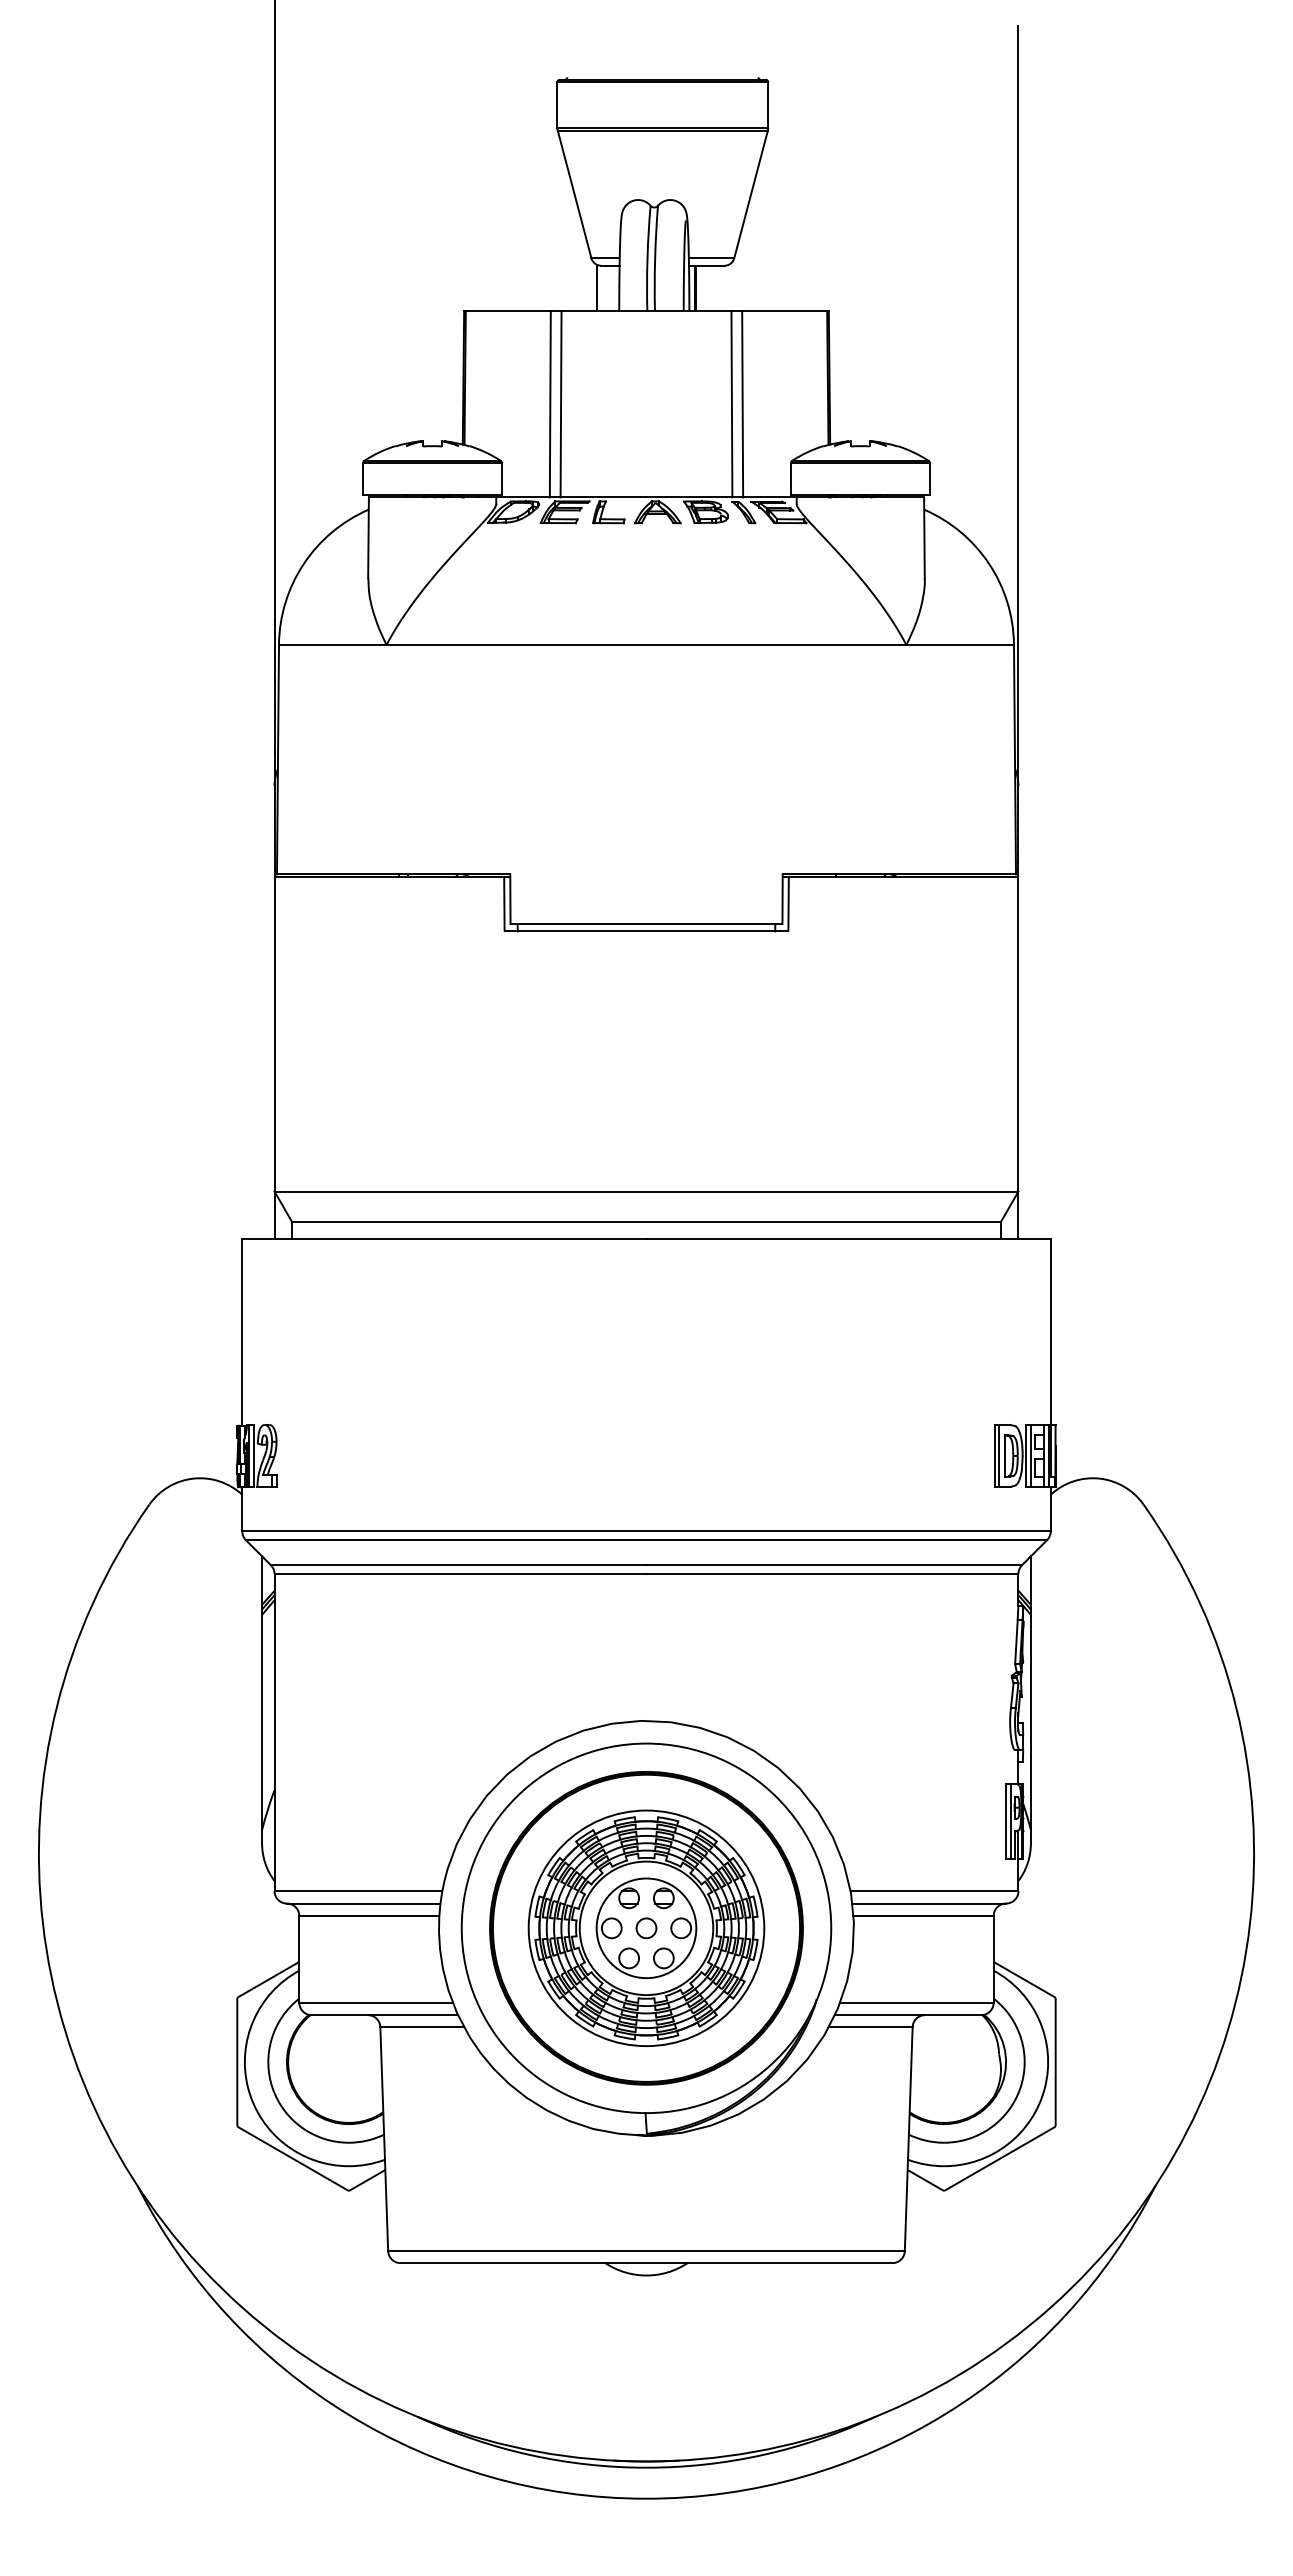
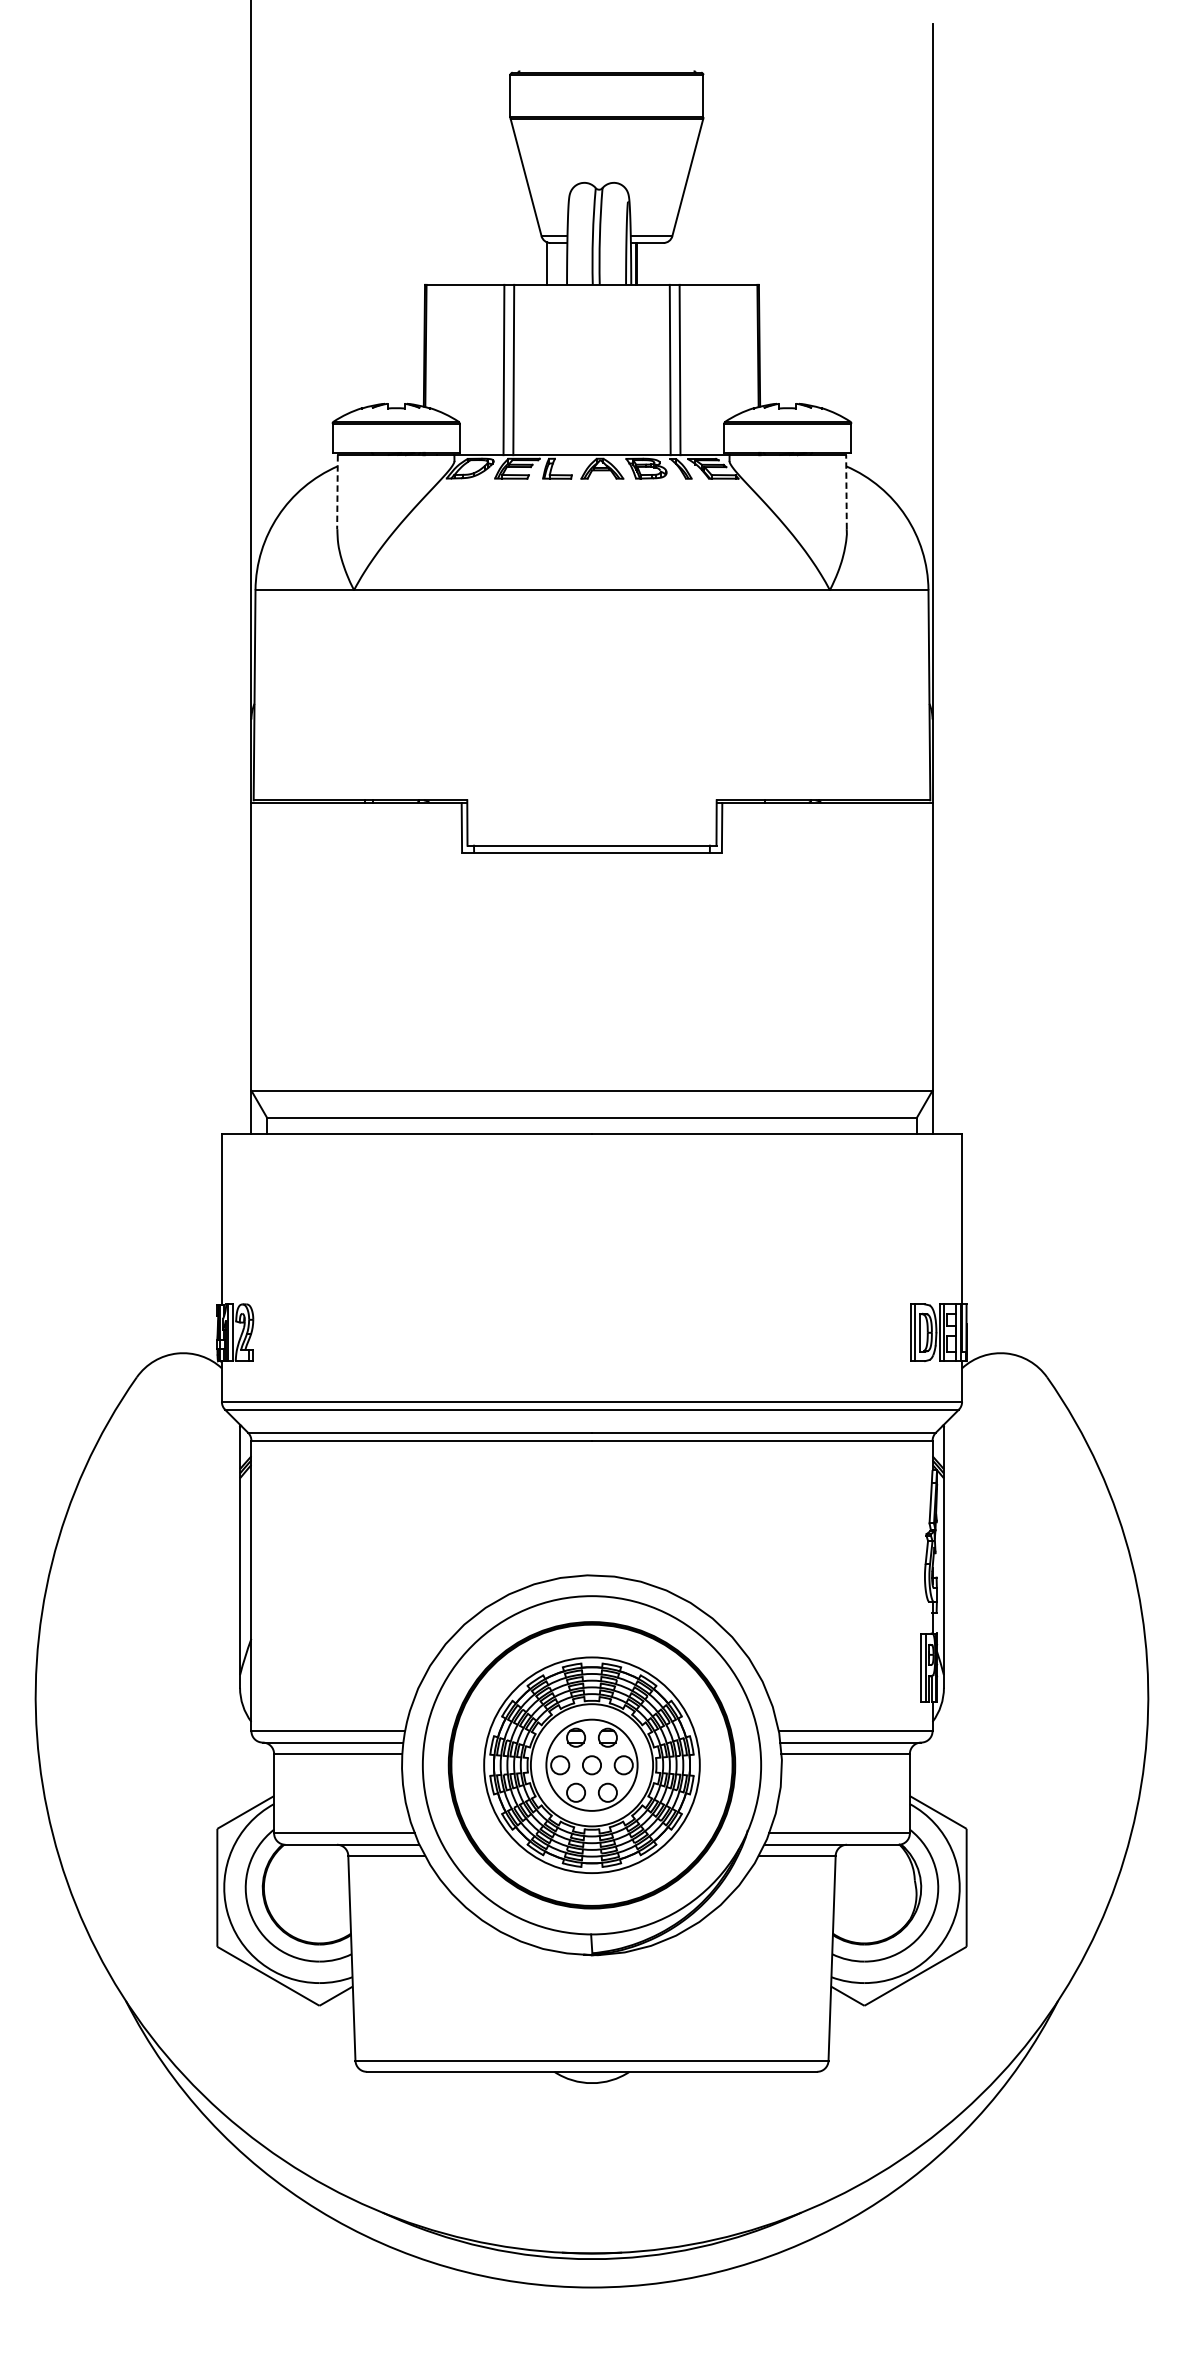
line: (924, 537) -> (846, 491), solid -> dashed
line: (368, 538) -> (337, 492), solid -> dashed

